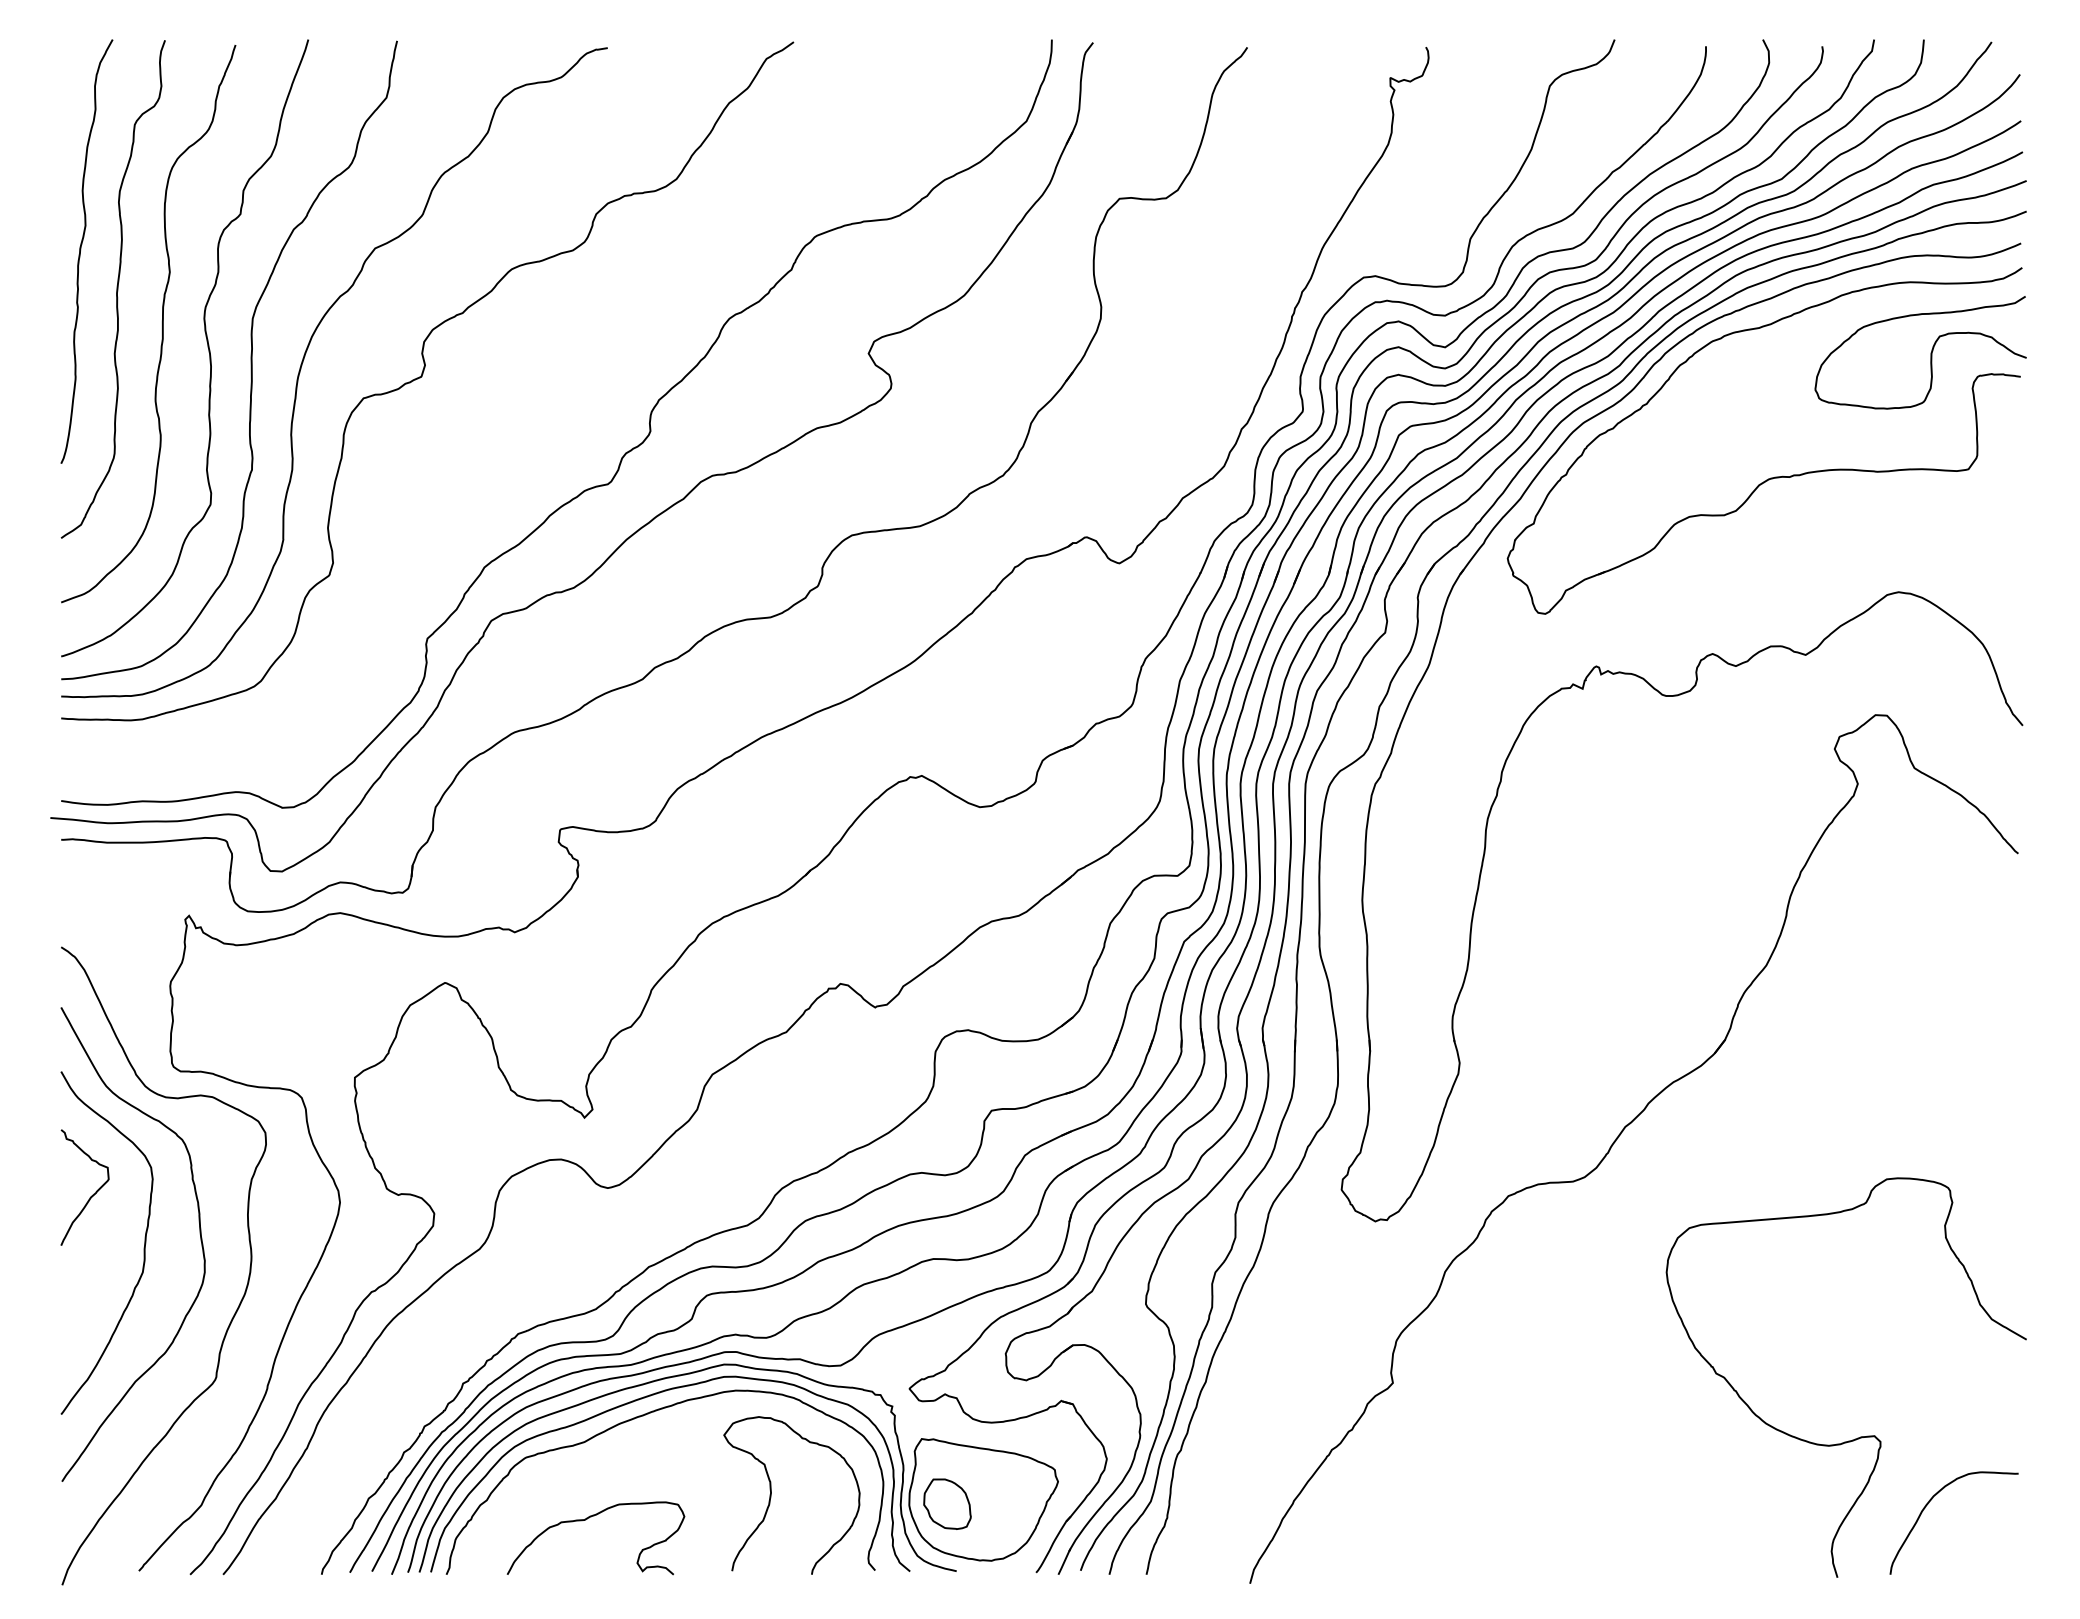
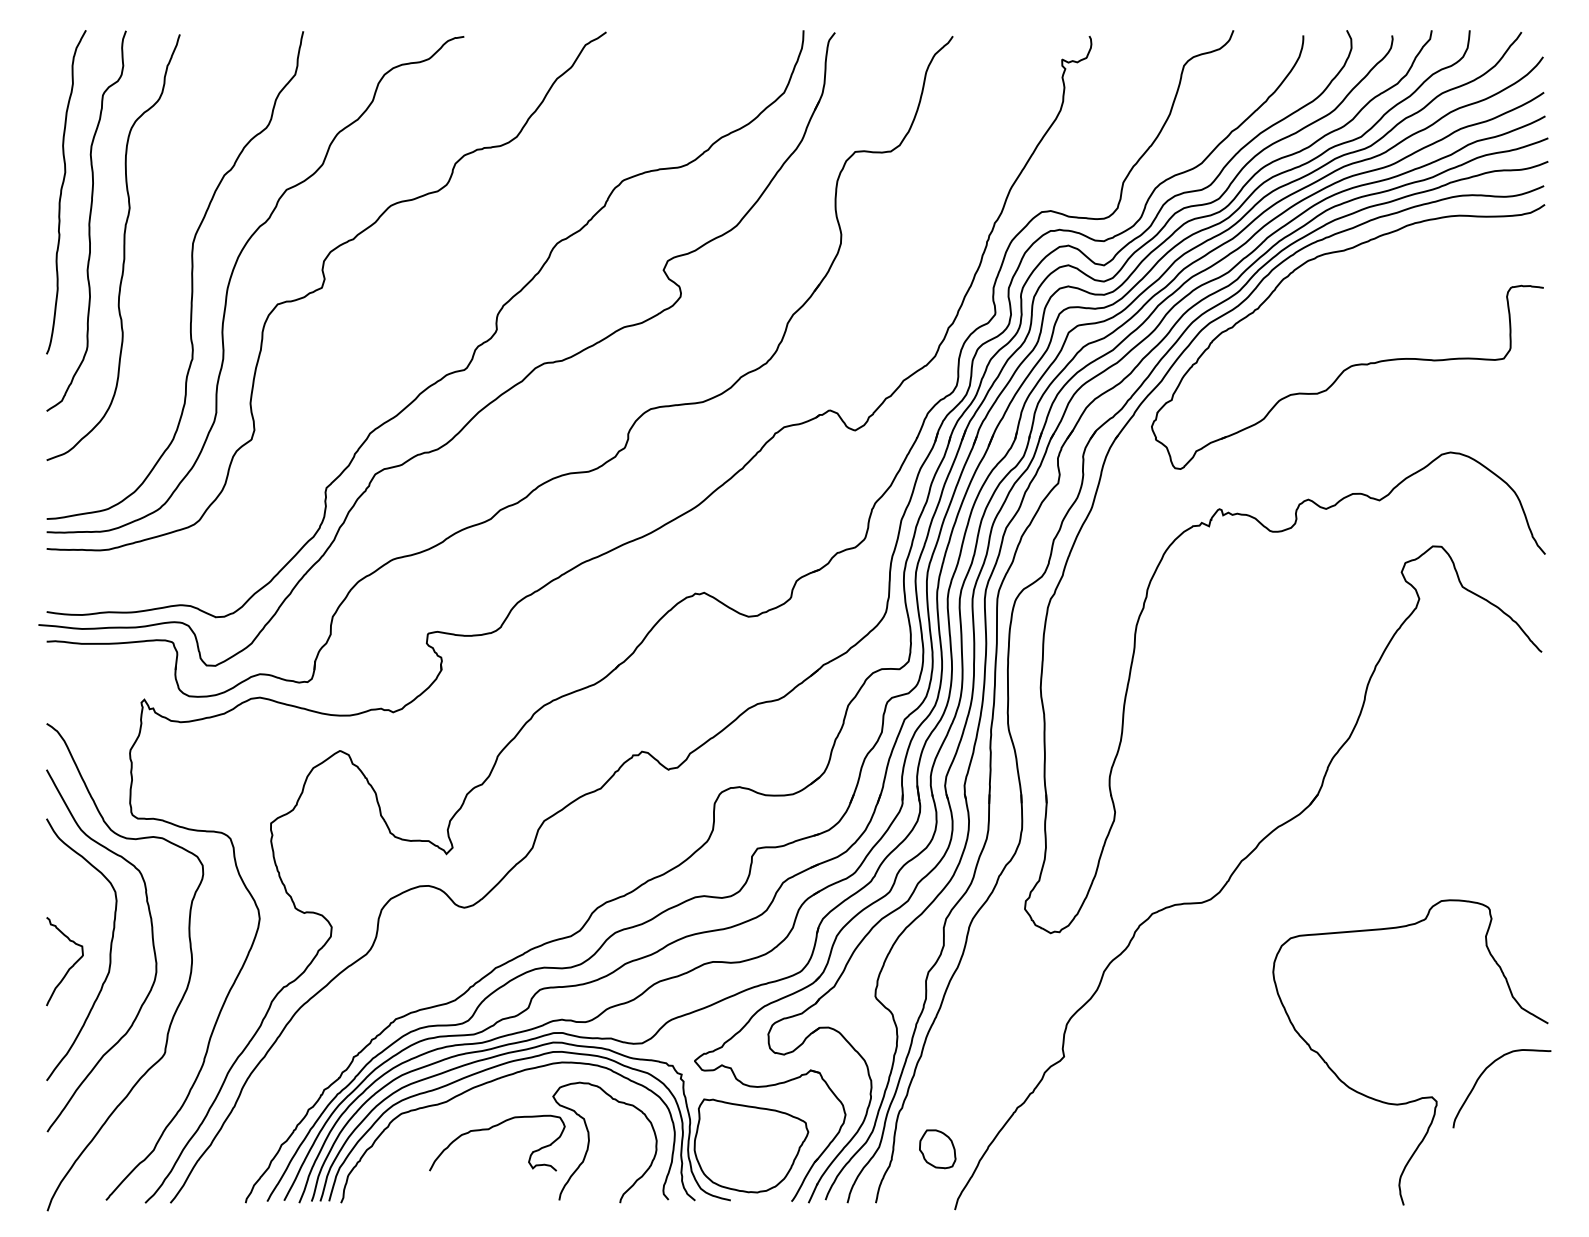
curve: (207, 347) -> (158, 265), removed
curve: (1930, 352) -> (1474, 269), removed
curve: (92, 1194) -> (70, 966), moved
part: (947, 1503) -> (937, 1148), moved
curve: (1928, 1504) -> (1482, 1074), moved
curve: (585, 1520) -> (489, 1129), moved

